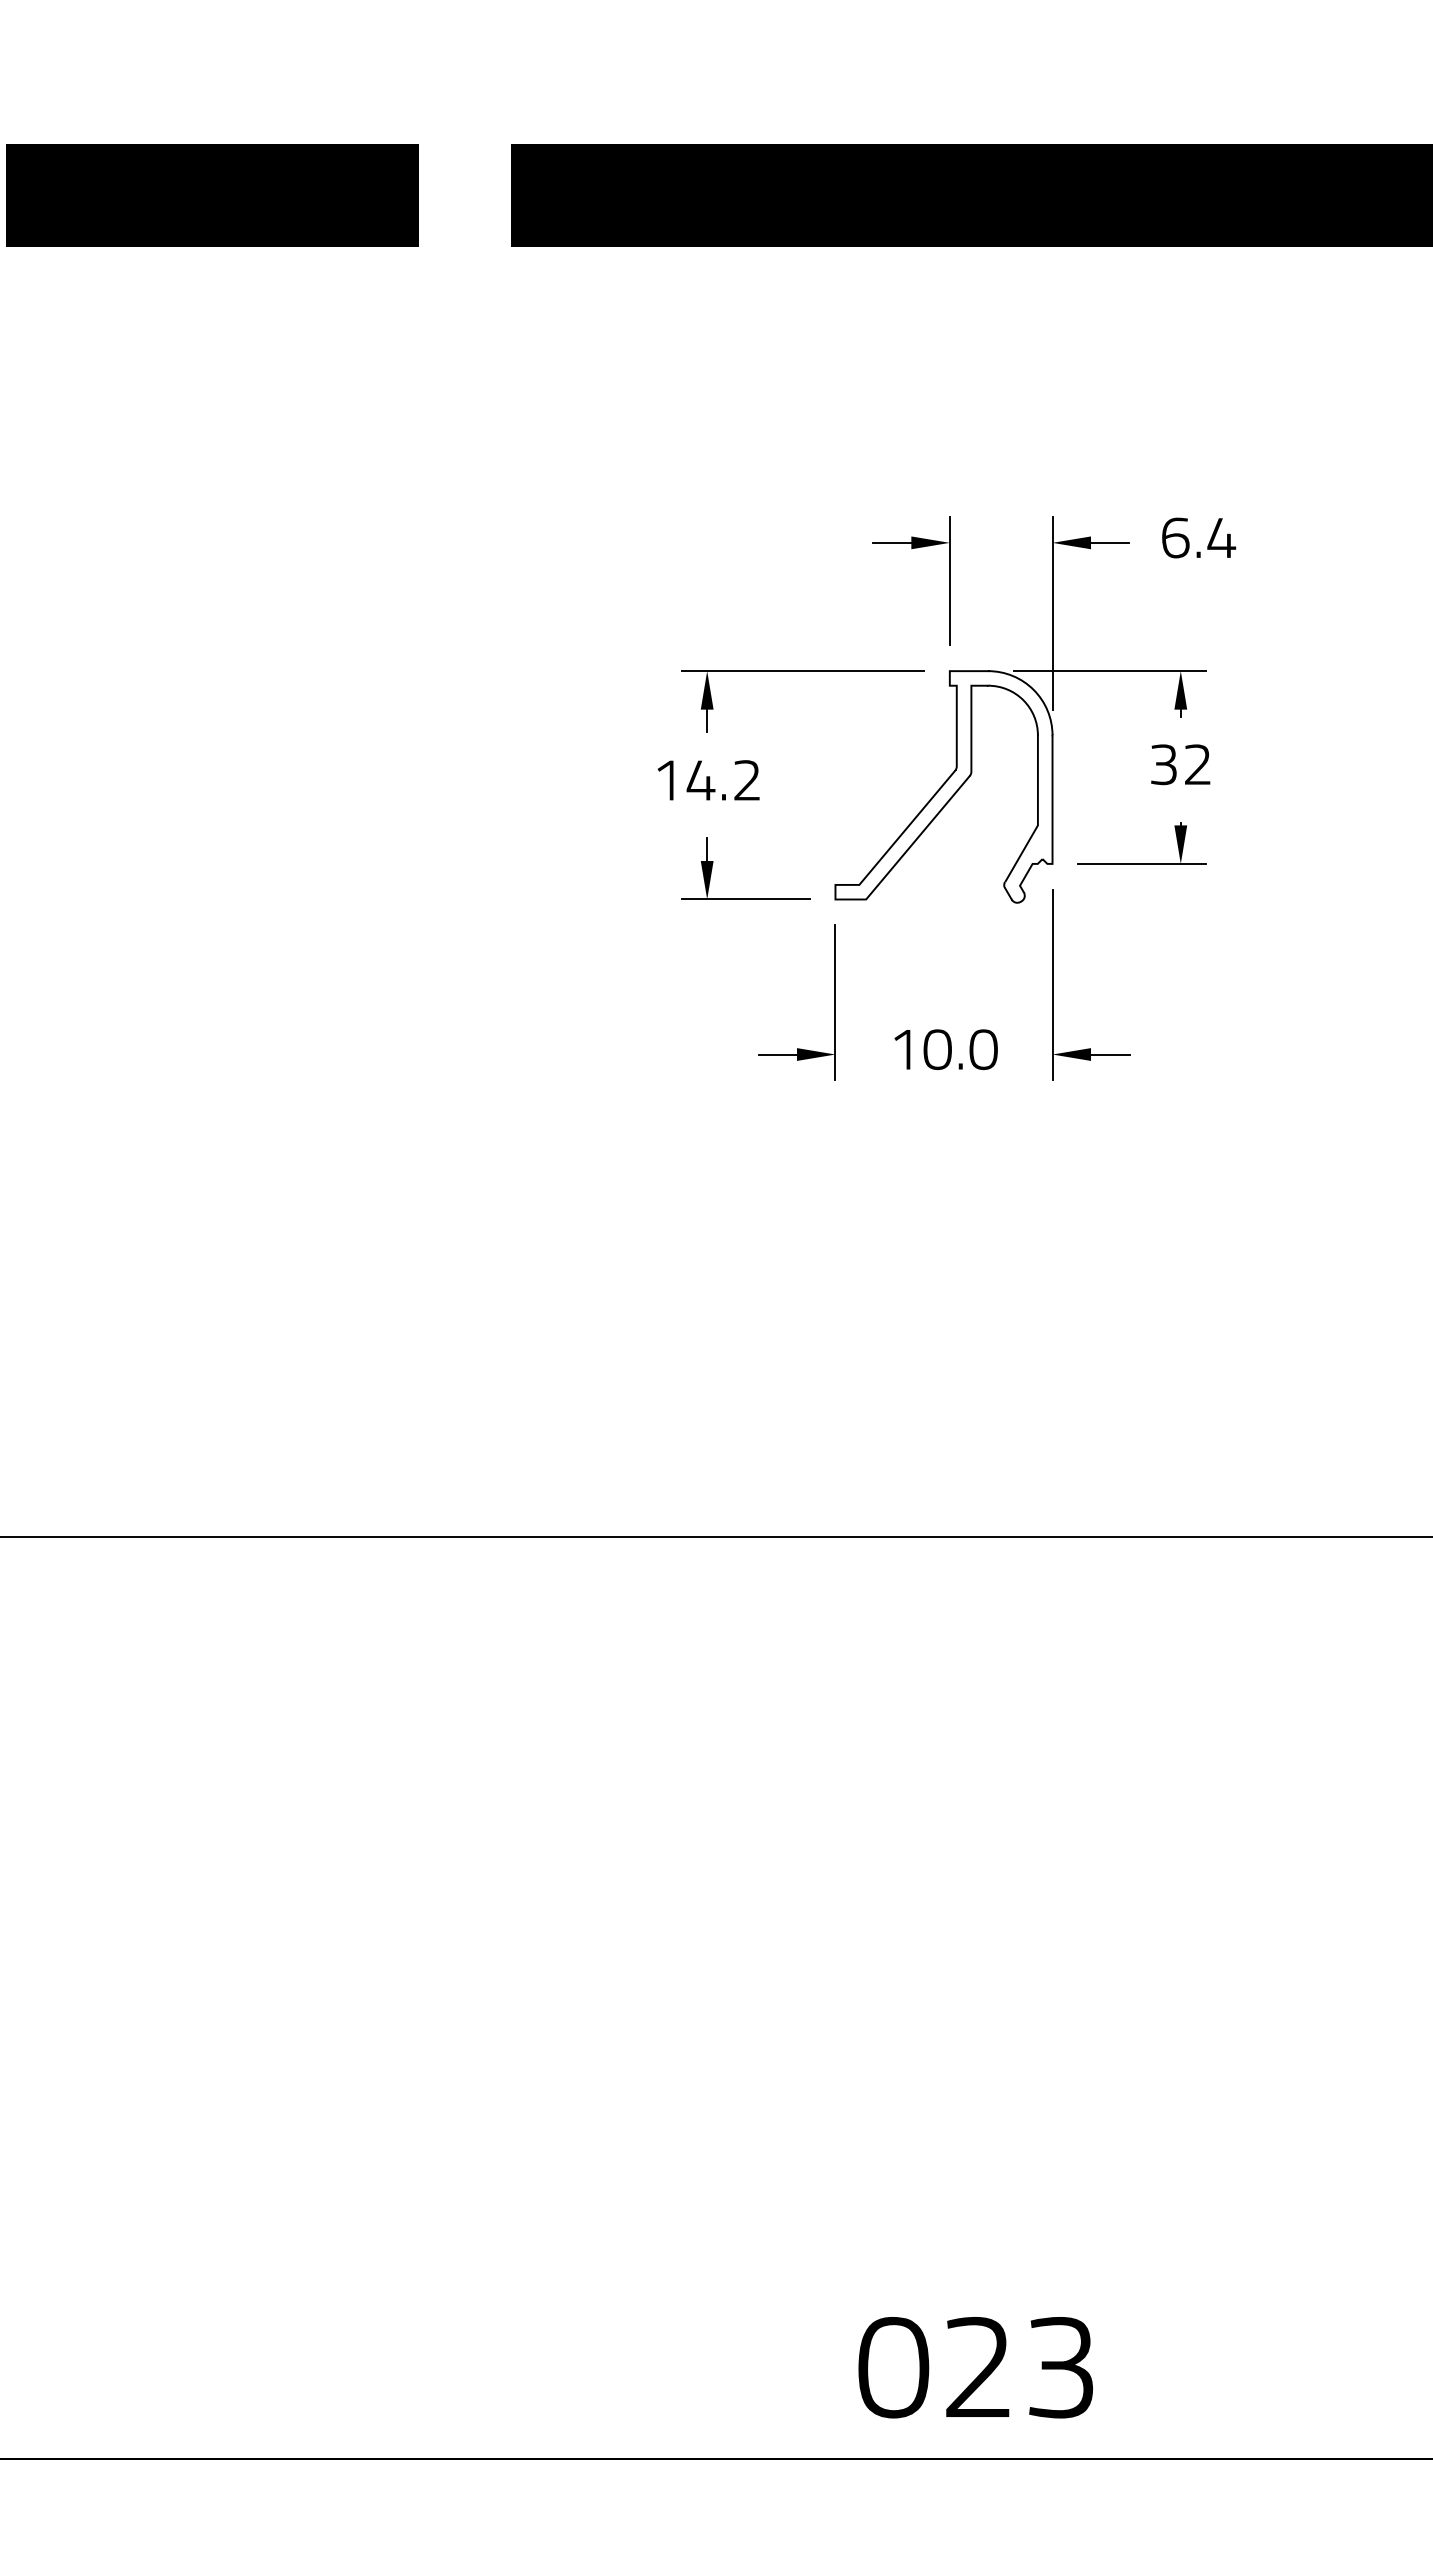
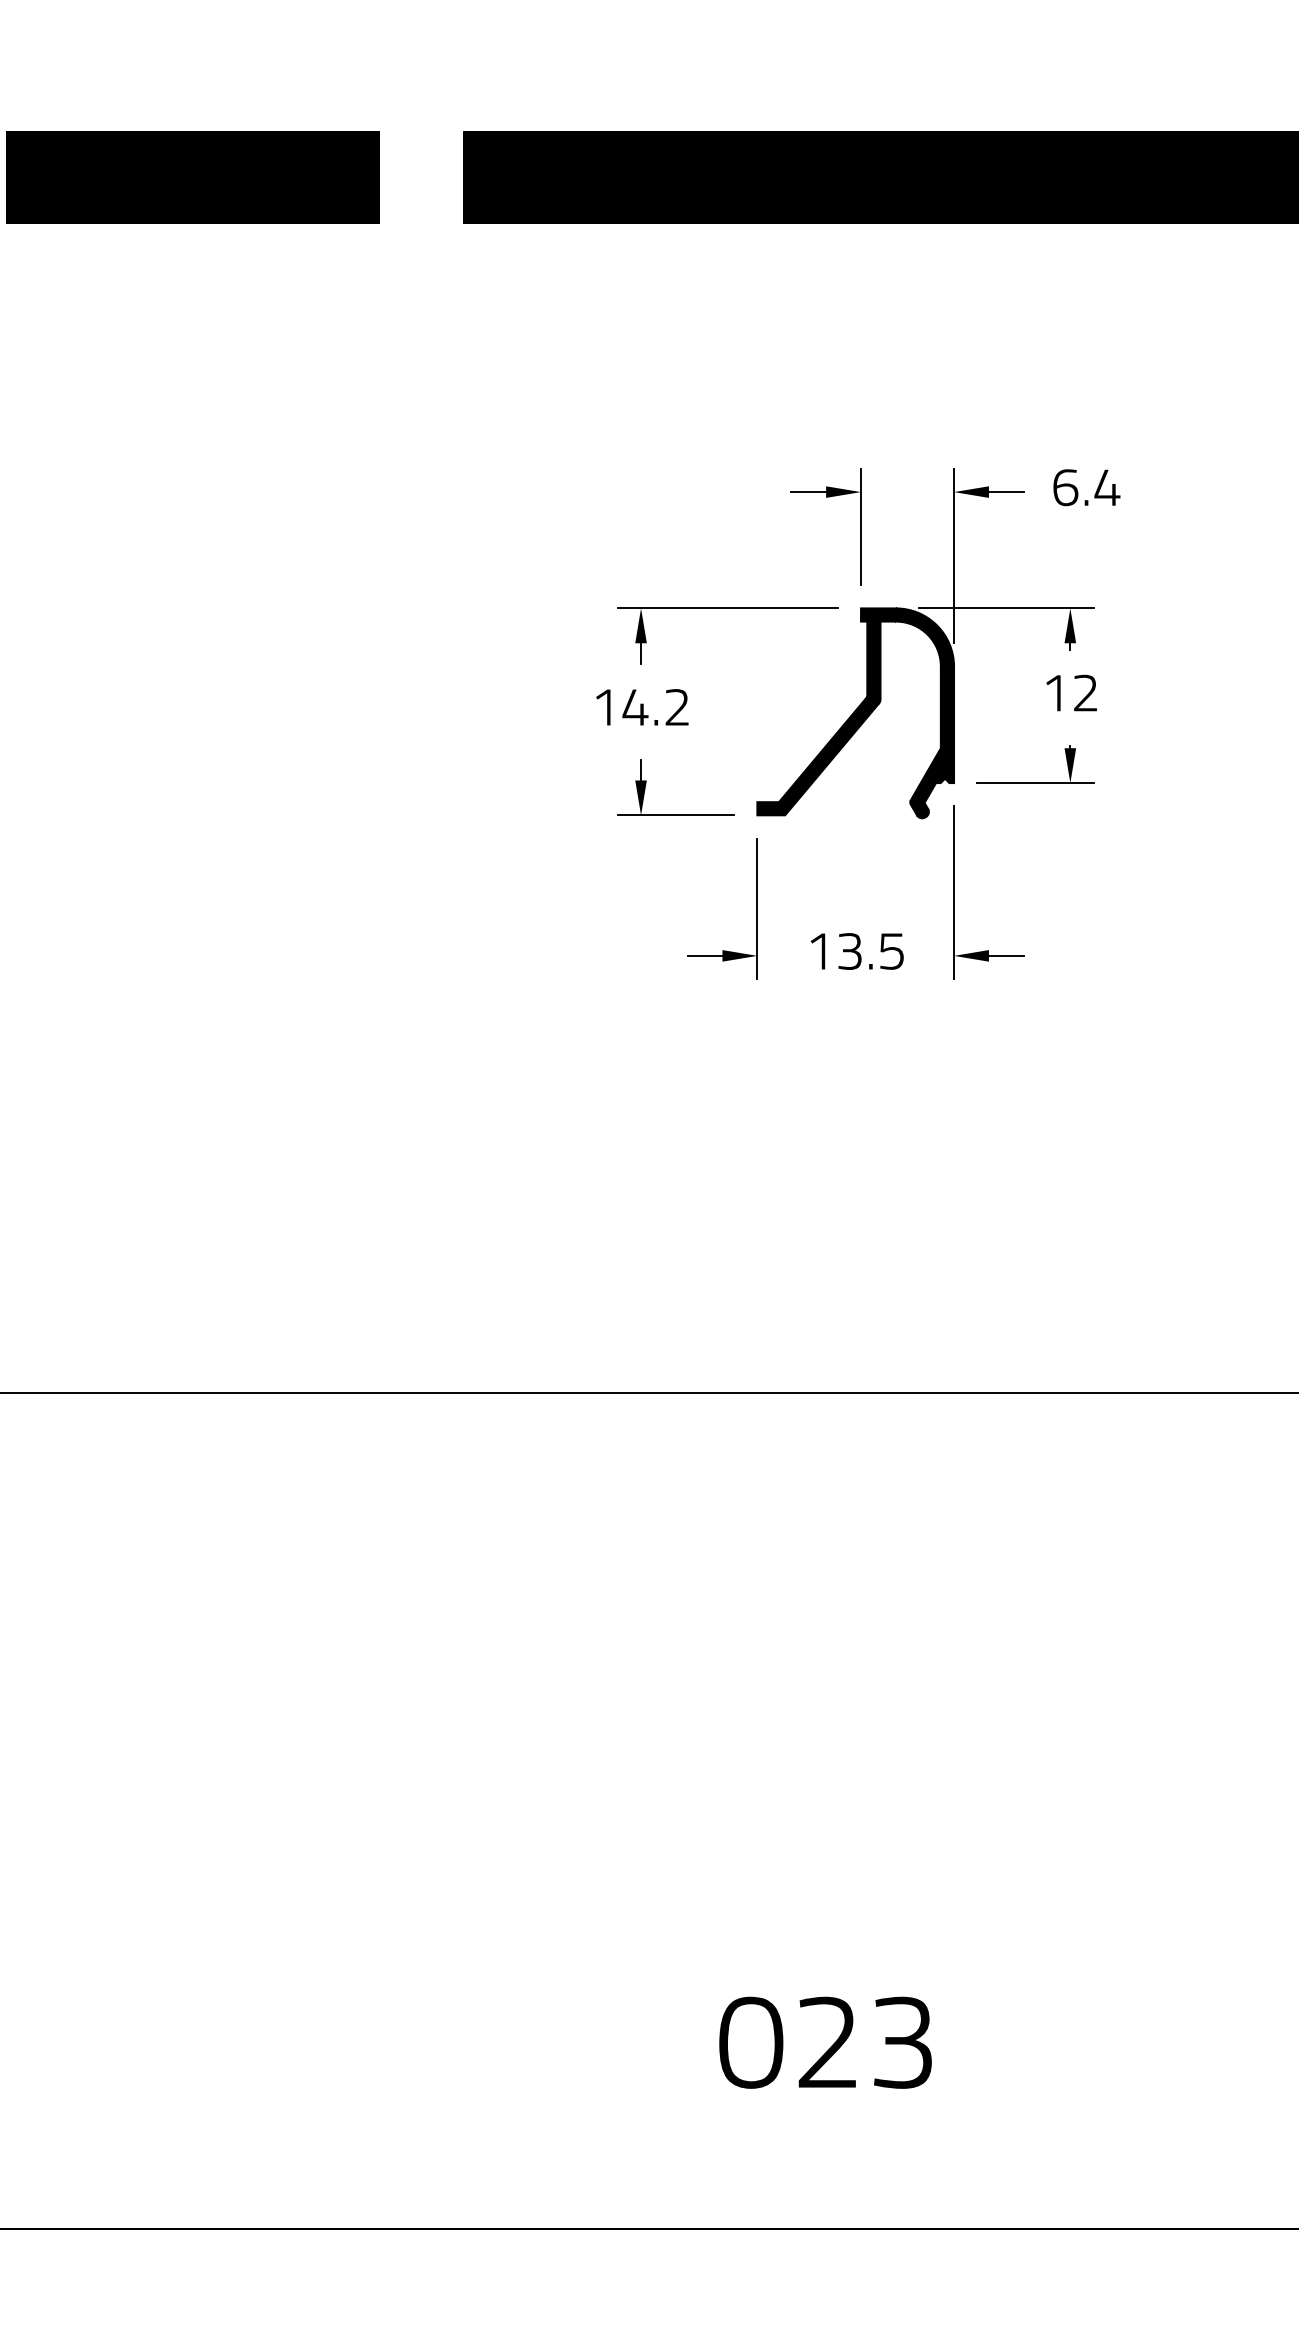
text: (1163, 764) -> (1054, 692), 32 -> 12
fill: (943, 786) -> (855, 712), added
text: (960, 1049) -> (870, 951), 10.0 -> 13.5
text: (975, 2367) -> (825, 2042), moved

